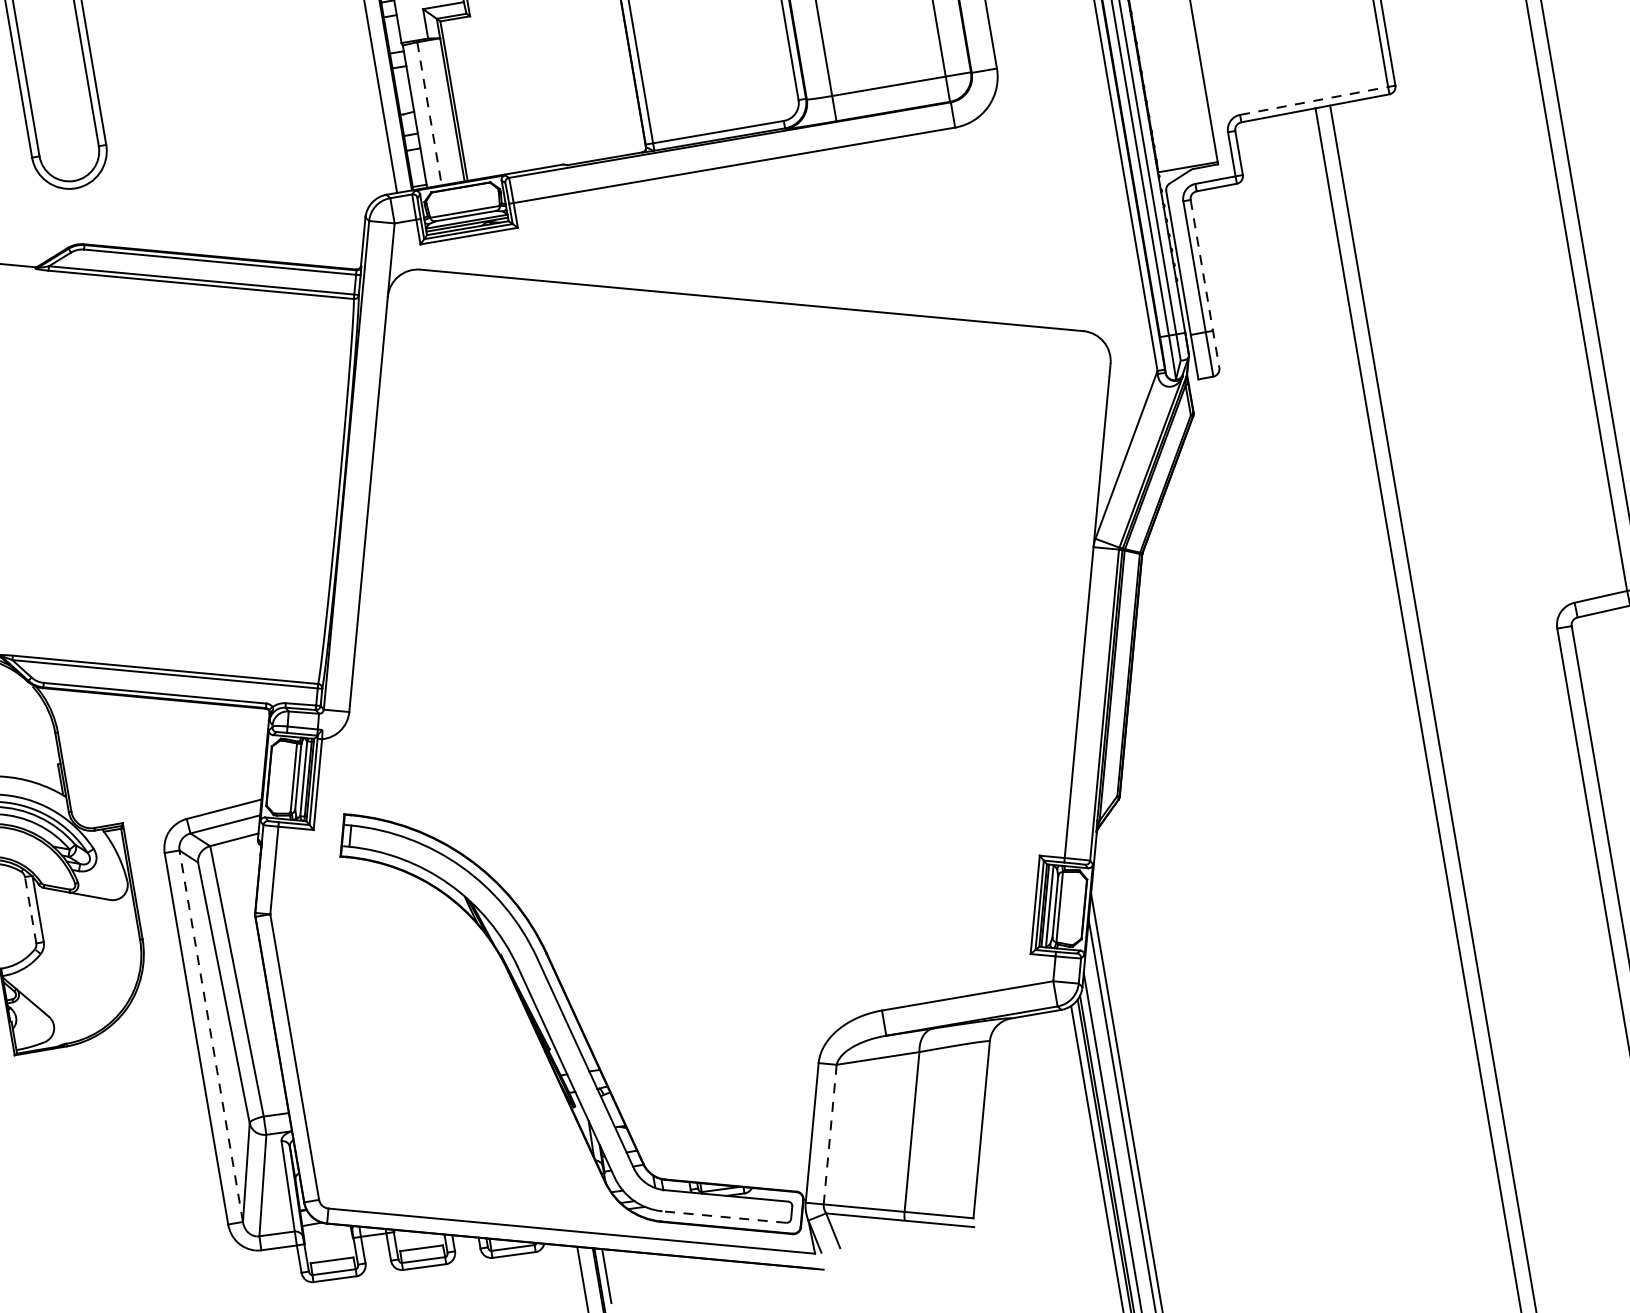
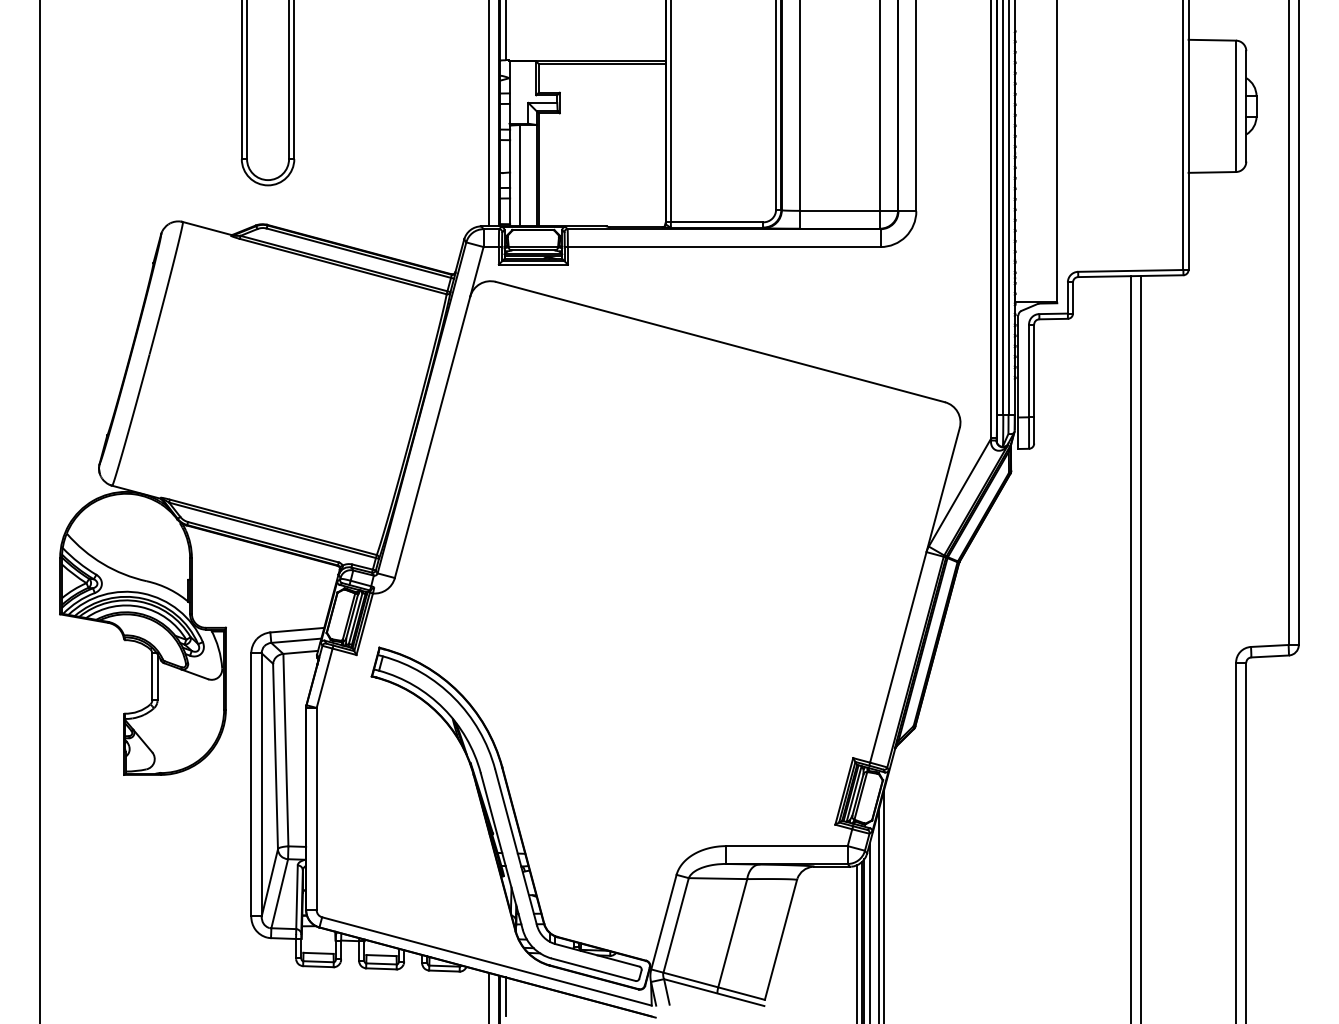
line: (1313, 100) -> (1130, 270), dashed -> solid
line: (429, 113) -> (520, 175), dashed -> solid
line: (1205, 284) -> (1034, 384), dashed -> solid
line: (30, 909) -> (152, 676), dashed -> solid
line: (210, 1035) -> (261, 784), dashed -> solid
line: (830, 1134) -> (676, 925), dashed -> solid
line: (724, 1216) -> (593, 969), dashed -> solid

